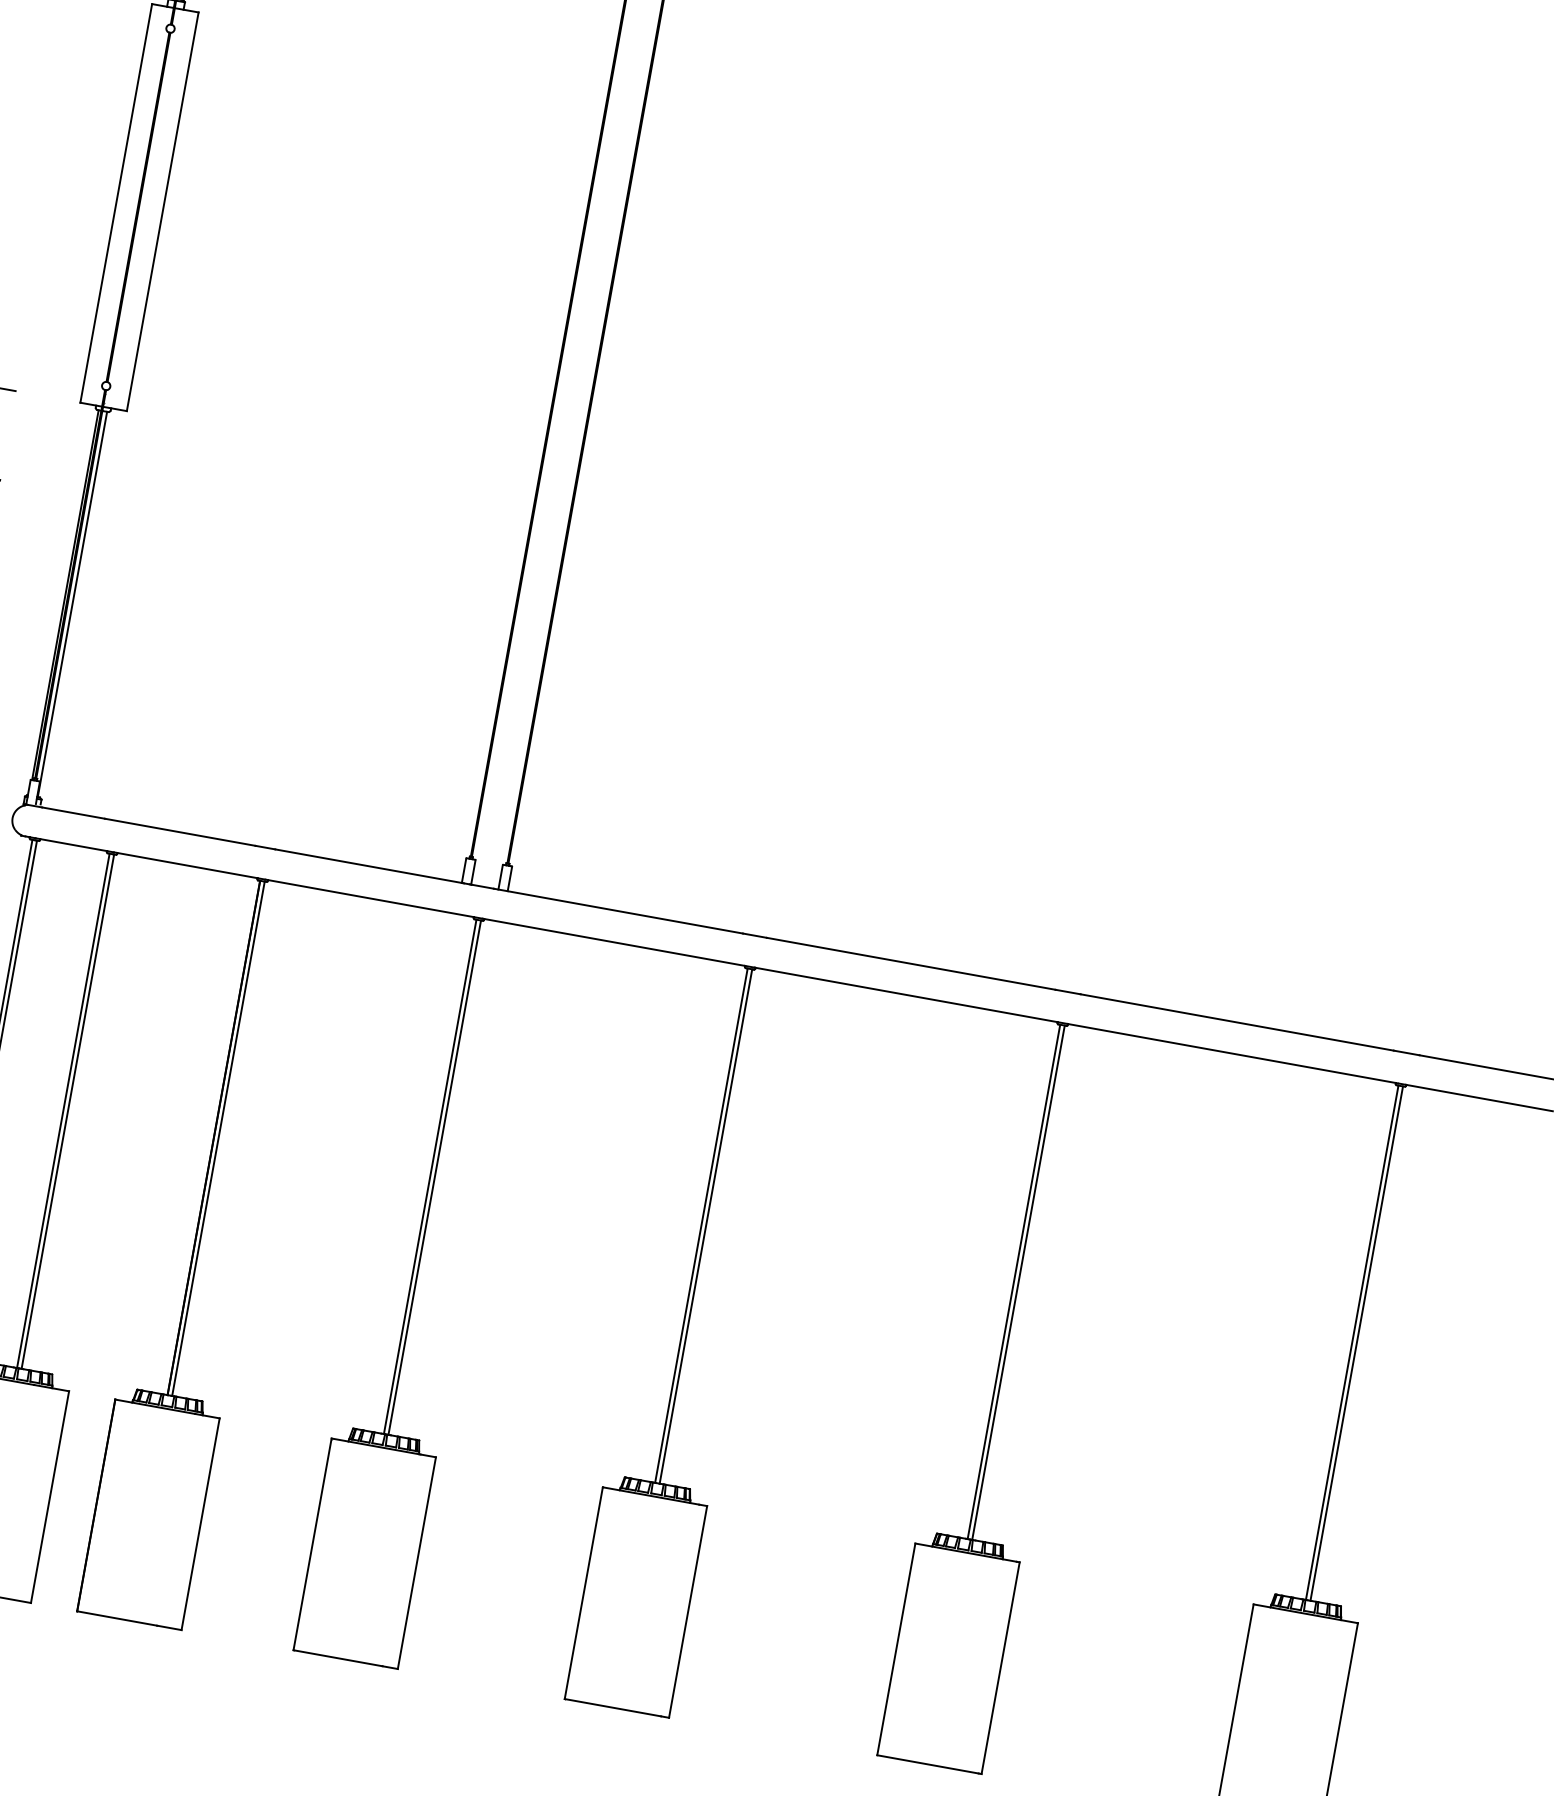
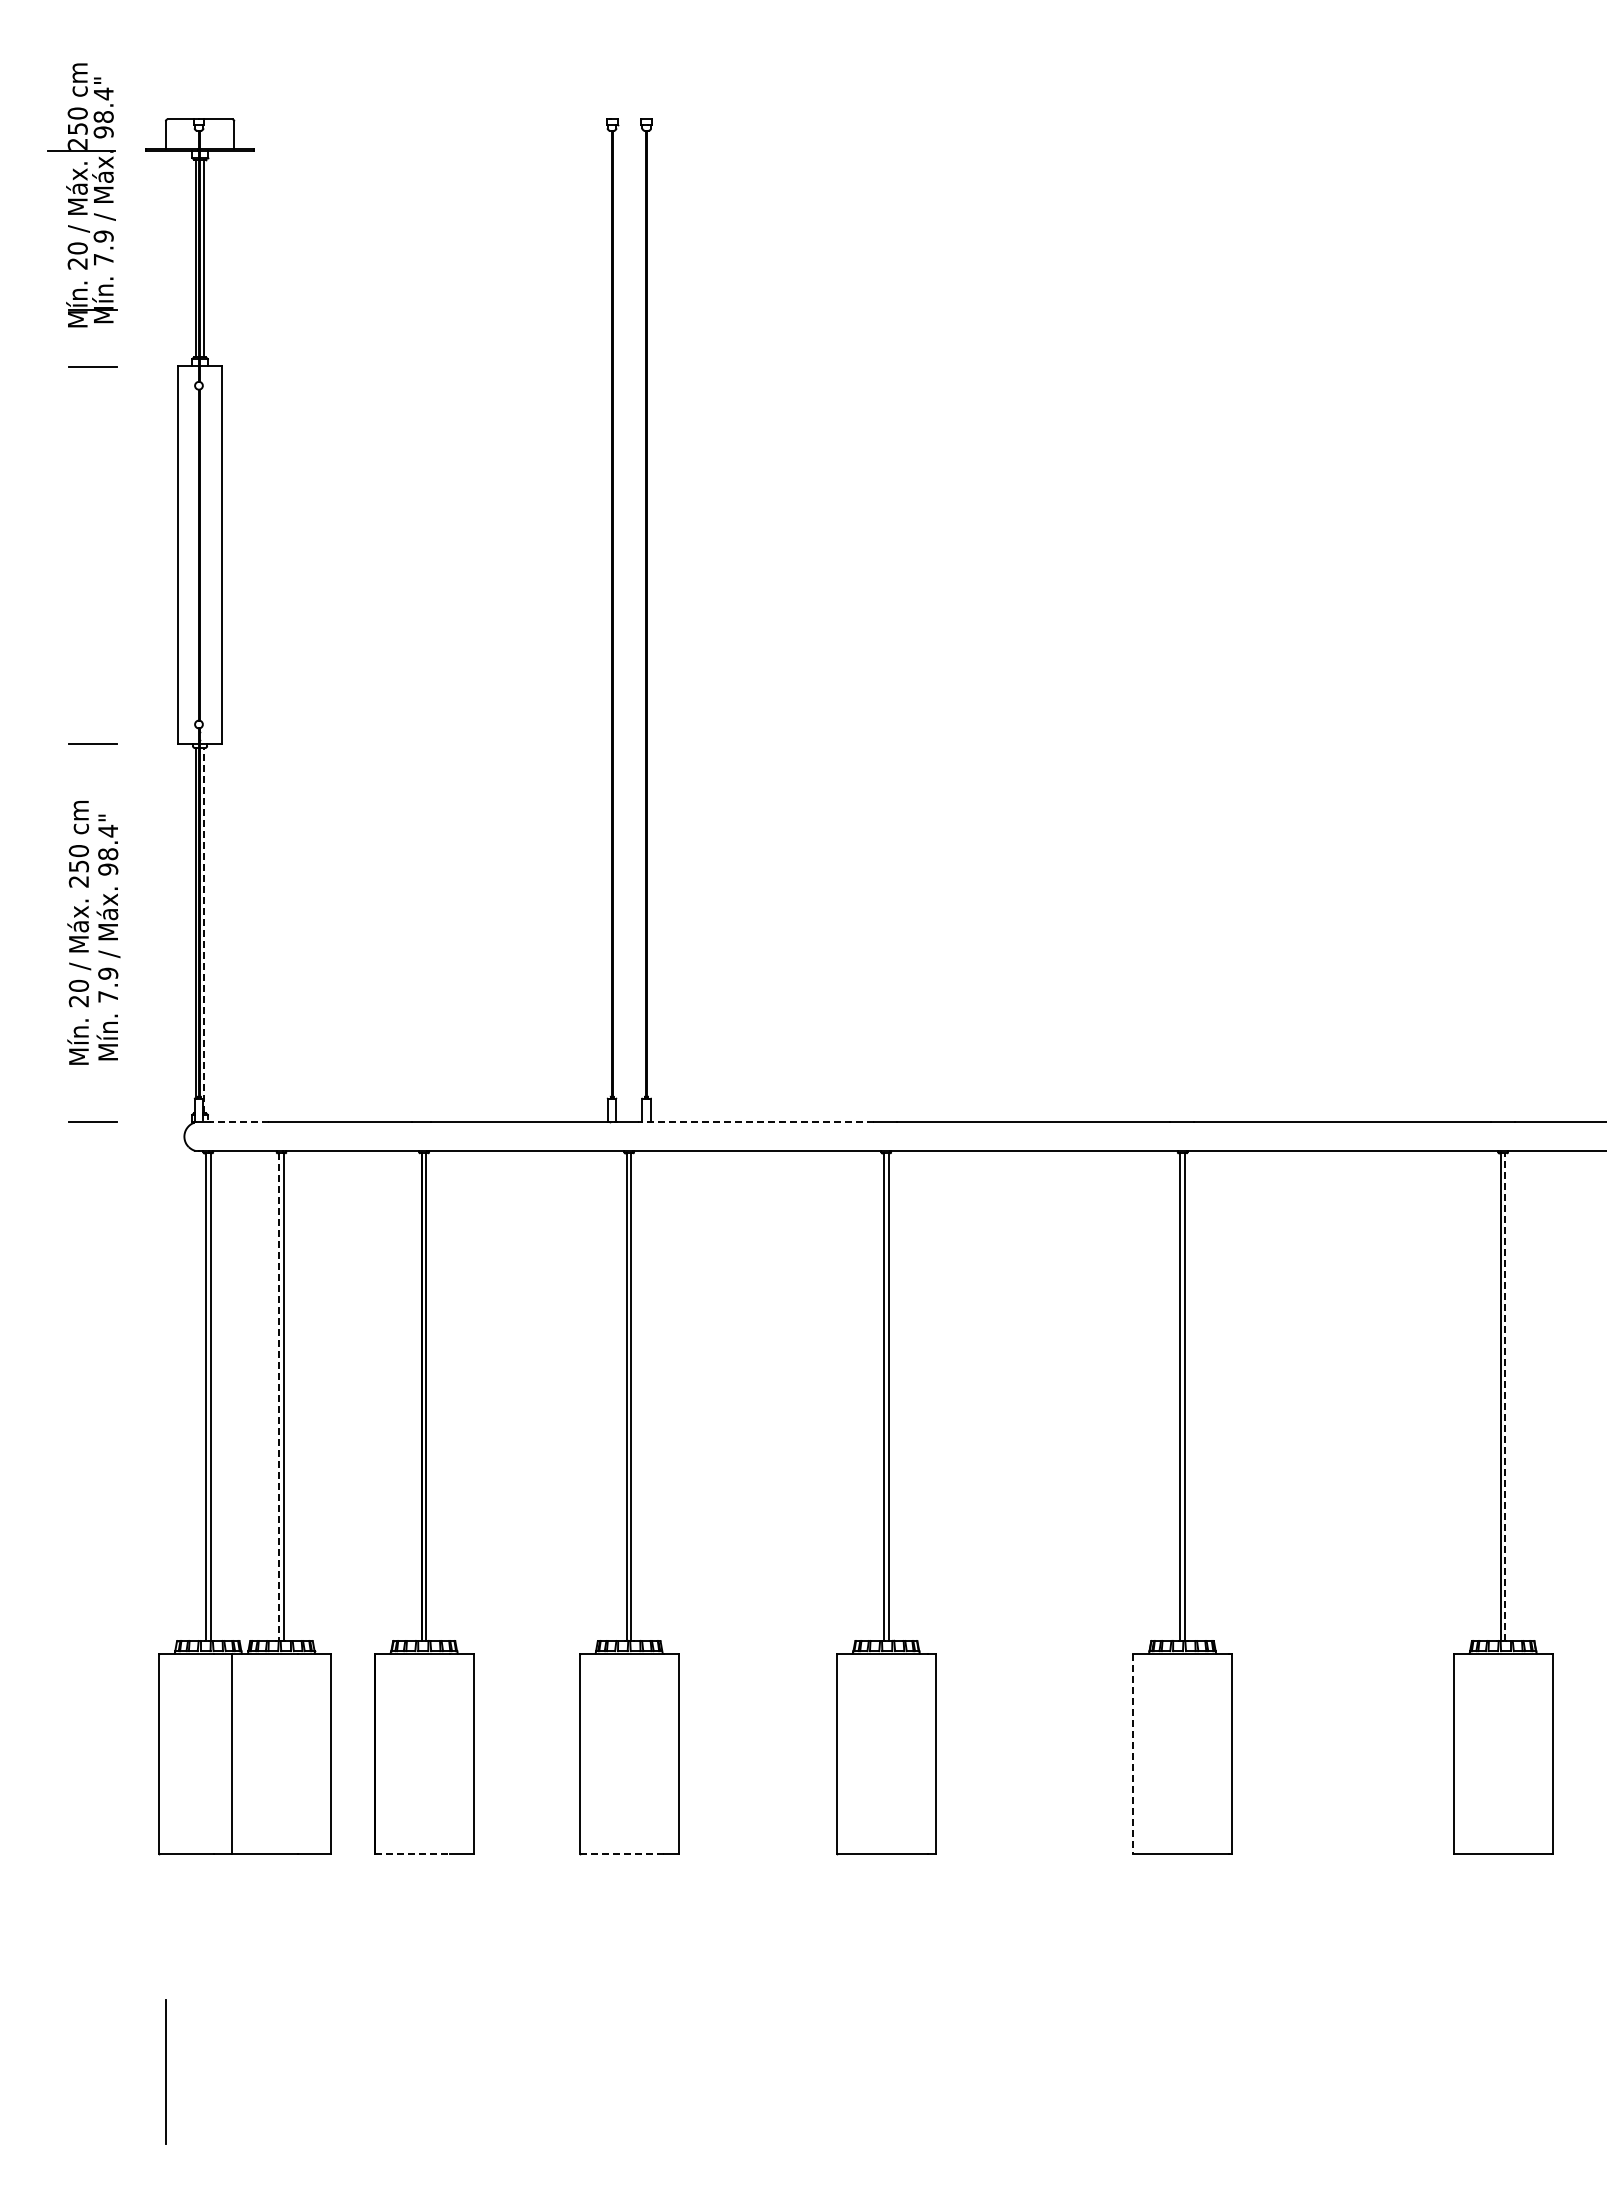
line: (72, 604) -> (204, 930), solid -> dashed
line: (73, 813) -> (239, 1122), solid -> dashed
line: (617, 911) -> (755, 1122), solid -> dashed
line: (63, 1111) -> (279, 1397), solid -> dashed
line: (1356, 1344) -> (1505, 1397), solid -> dashed
line: (116, 1618) -> (412, 1854), solid -> dashed
line: (896, 1650) -> (1133, 1754), solid -> dashed
line: (338, 1658) -> (622, 1854), solid -> dashed

